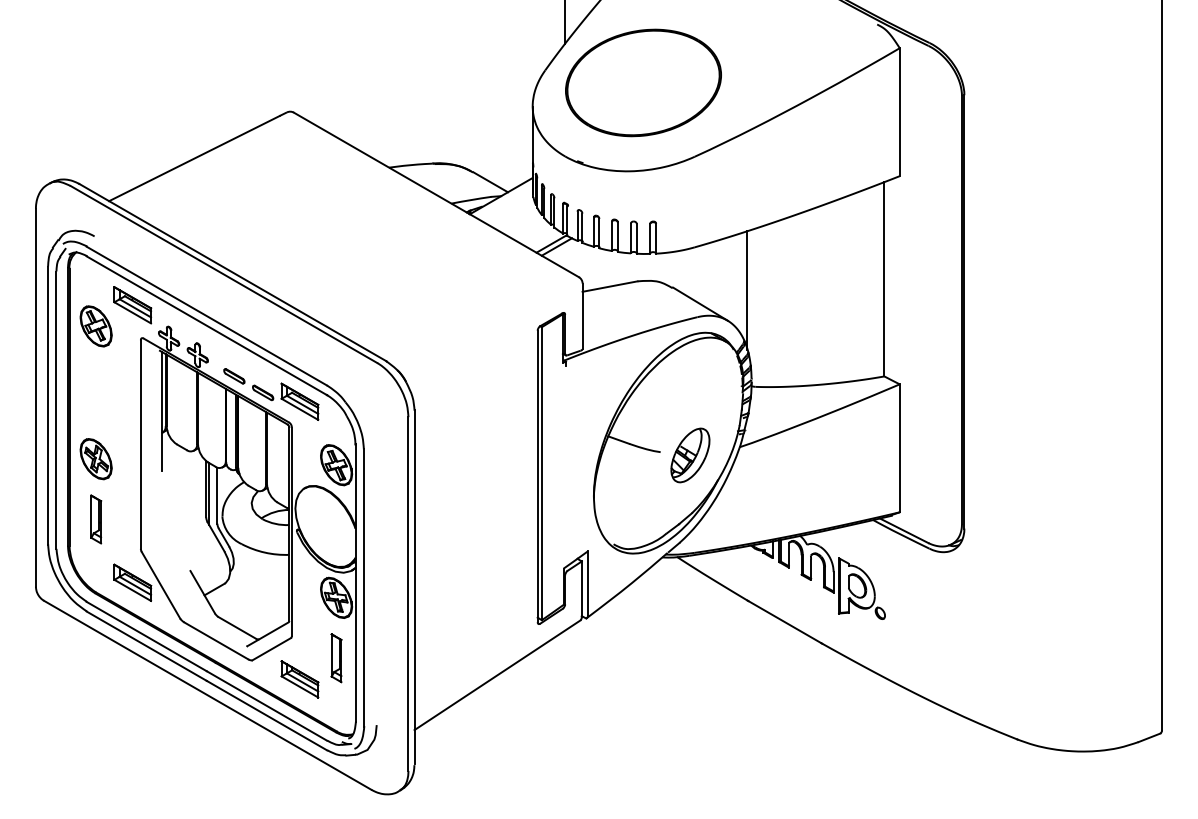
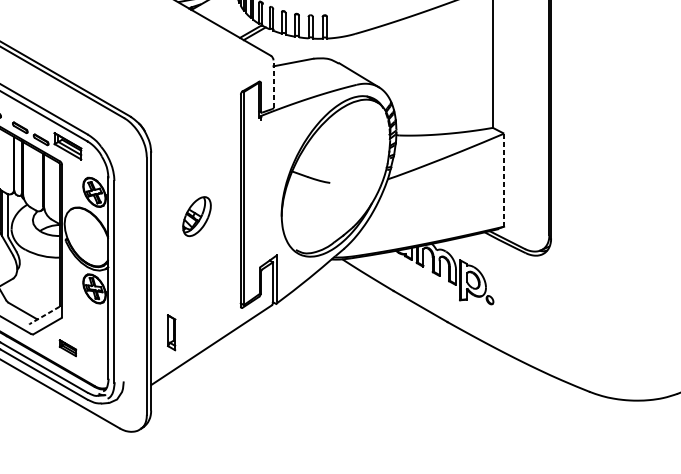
line: (747, 290) -> (393, 65), removed
line: (582, 316) -> (273, 84), solid -> dashed
line: (899, 448) -> (503, 180), solid -> dashed
part: (690, 455) -> (197, 216), moved
line: (267, 634) -> (44, 315), solid -> dashed
part: (336, 658) -> (171, 332), moved
part: (299, 679) -> (67, 348), size x0.6

